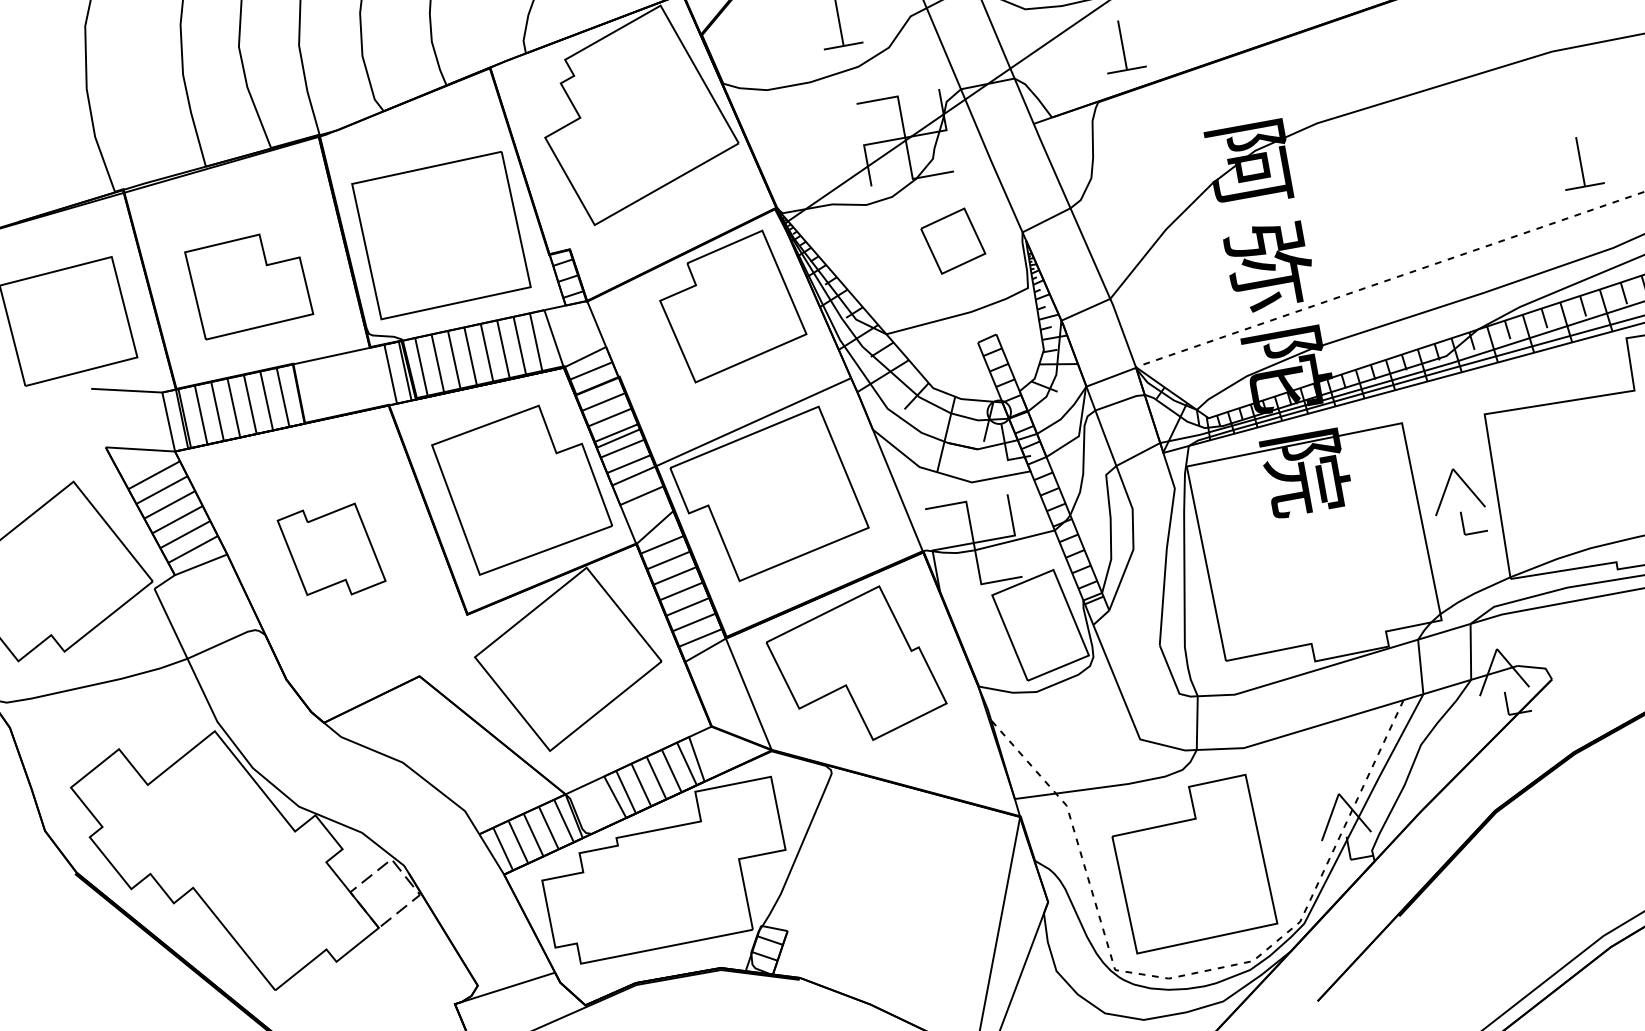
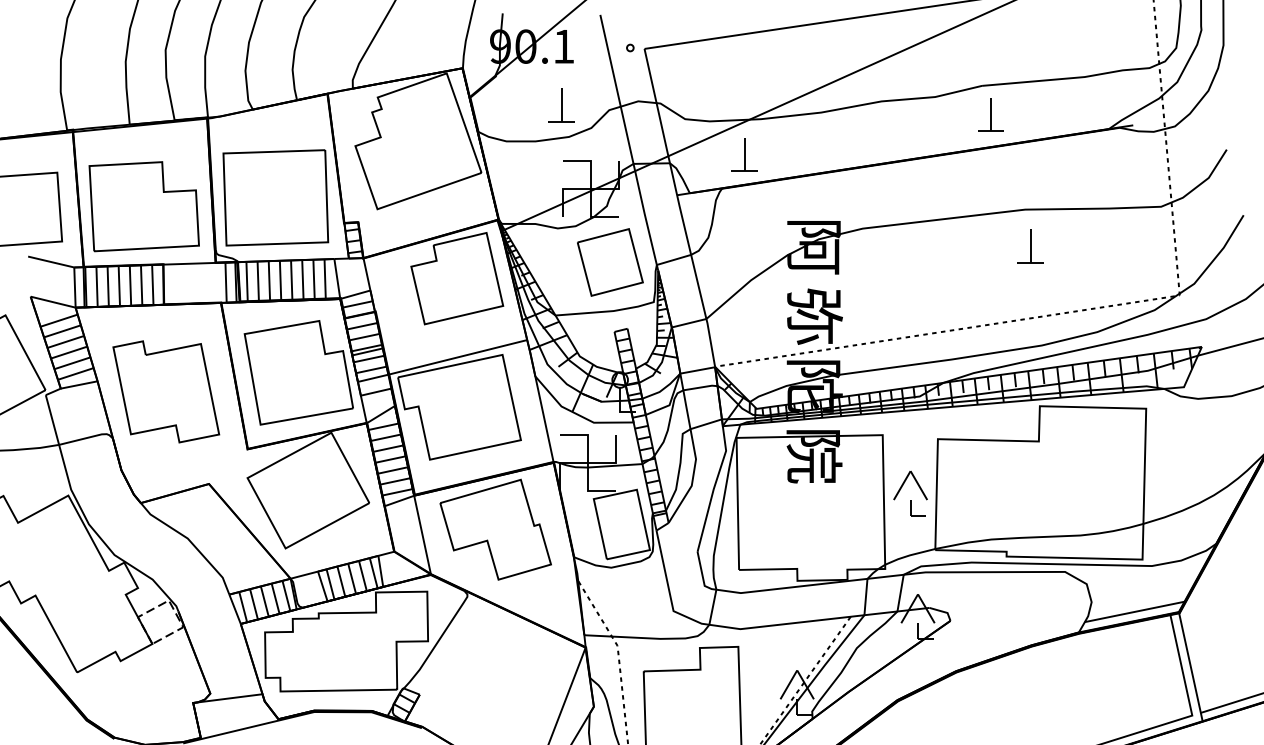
part: (1580, 162) -> (1030, 246), moved
part: (953, 241) -> (610, 262), size x1.67
part: (248, 283) -> (143, 206), size x1.43
part: (331, 551) -> (166, 391), size x1.67

